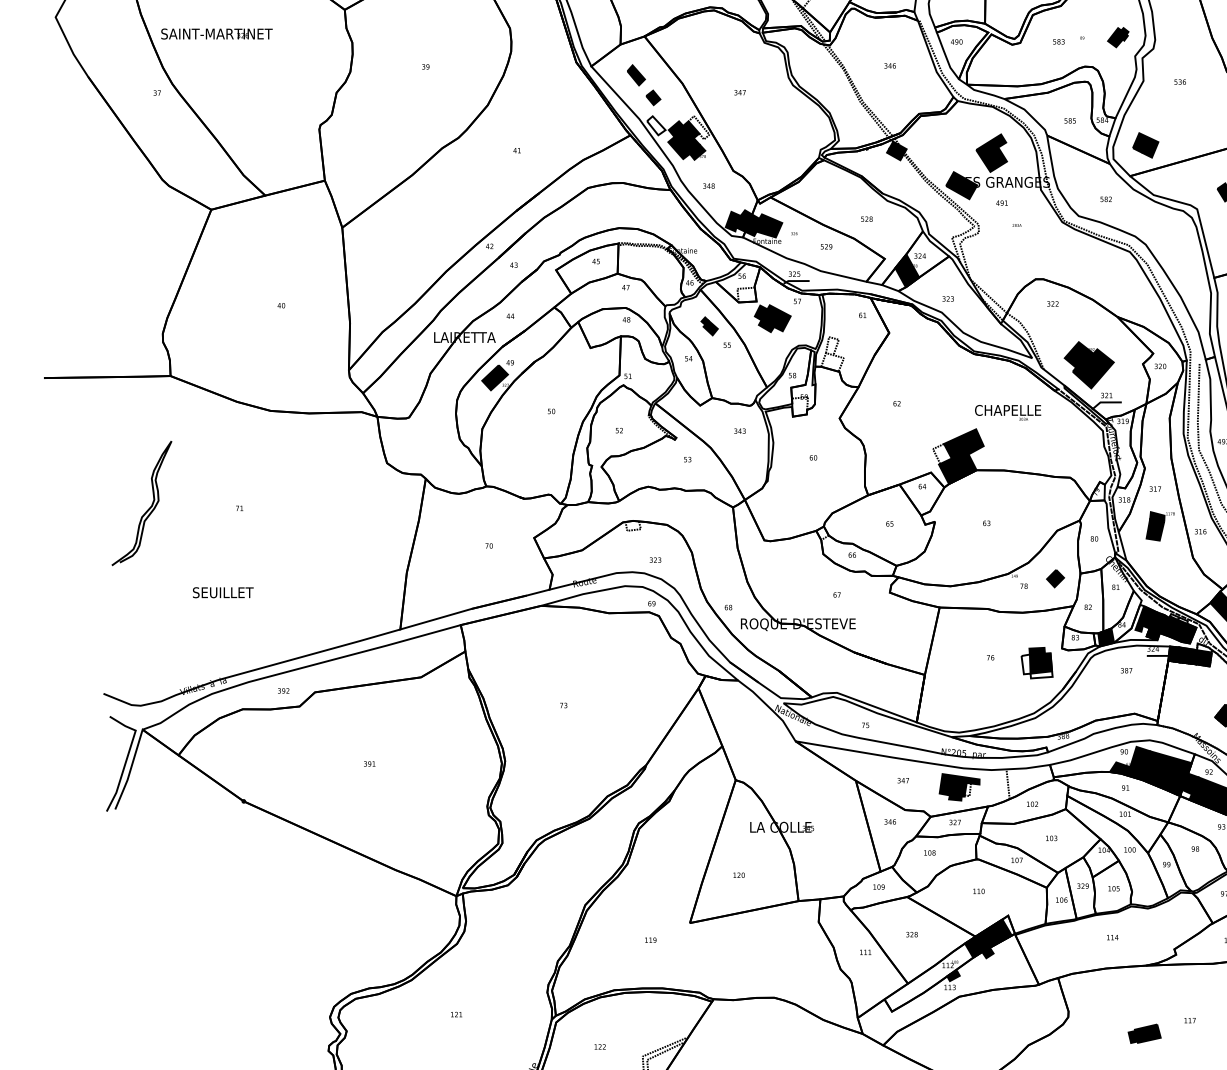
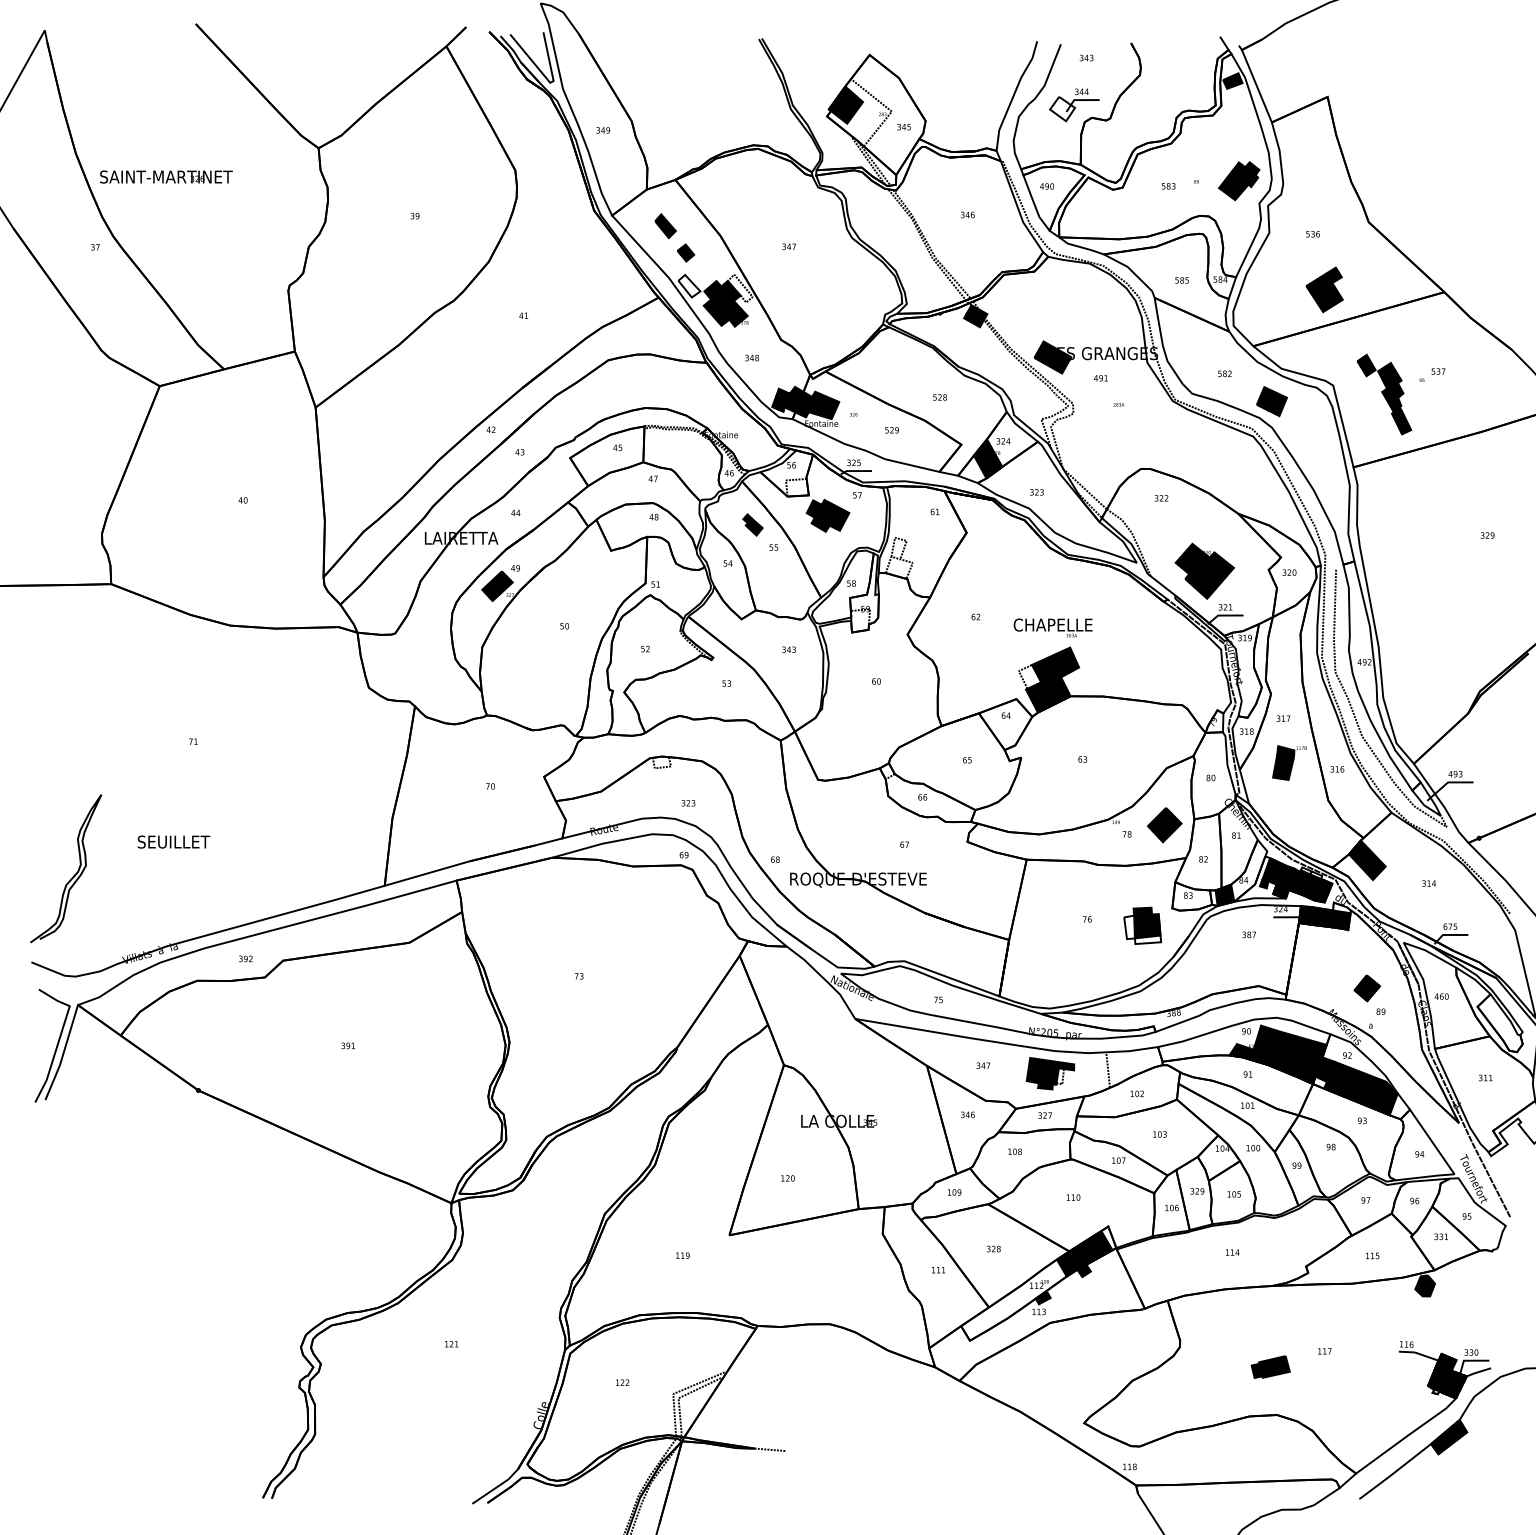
part: (1118, 37) -> (1239, 181), size x1.67
part: (1145, 145) -> (1271, 401), moved
part: (991, 152) -> (1324, 289), moved
text: (1007, 412) -> (1052, 627), moved
curve: (148, 509) -> (73, 875), moved
part: (1055, 578) -> (1164, 825), size x1.67

